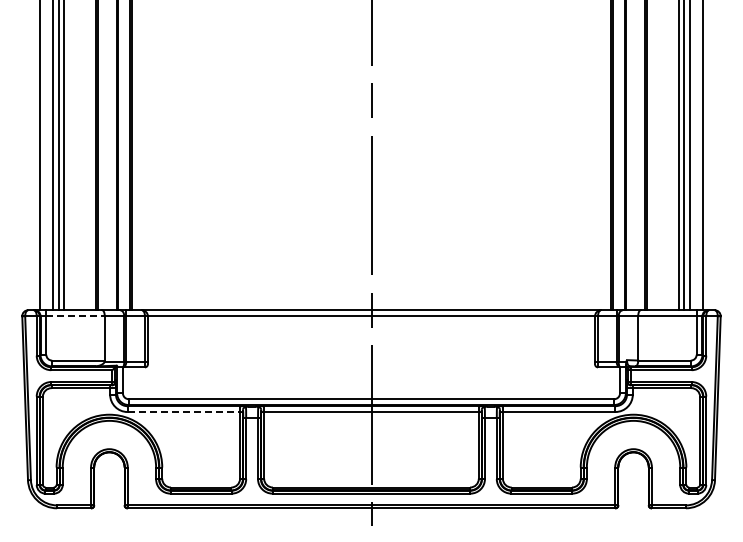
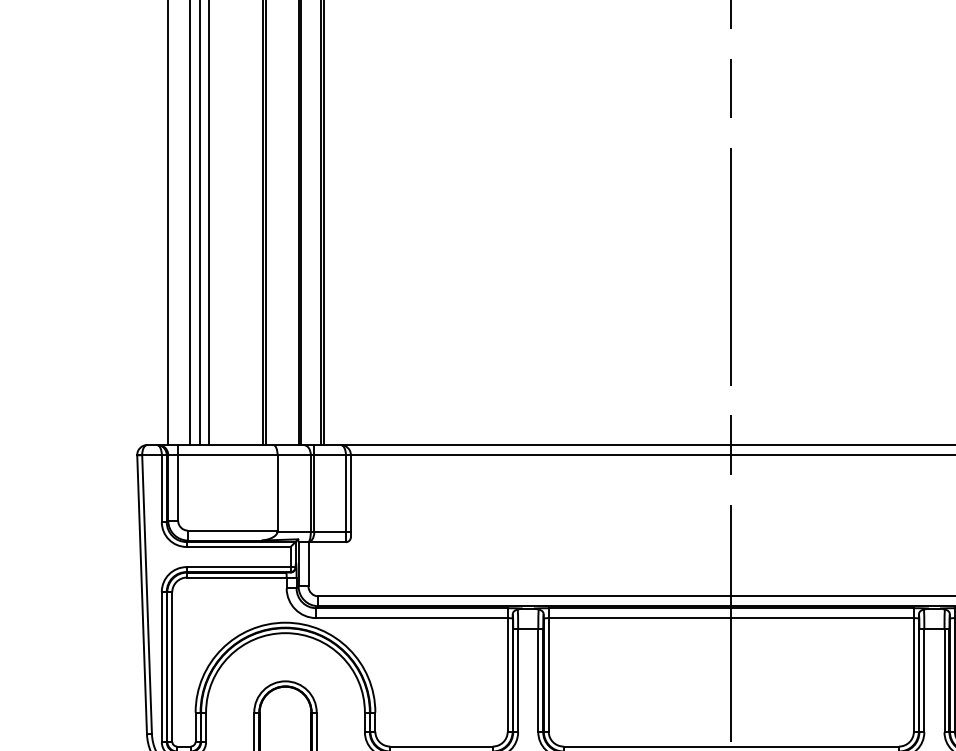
line: (76, 316) -> (229, 455), dashed -> solid
line: (184, 412) -> (413, 618), dashed -> solid

